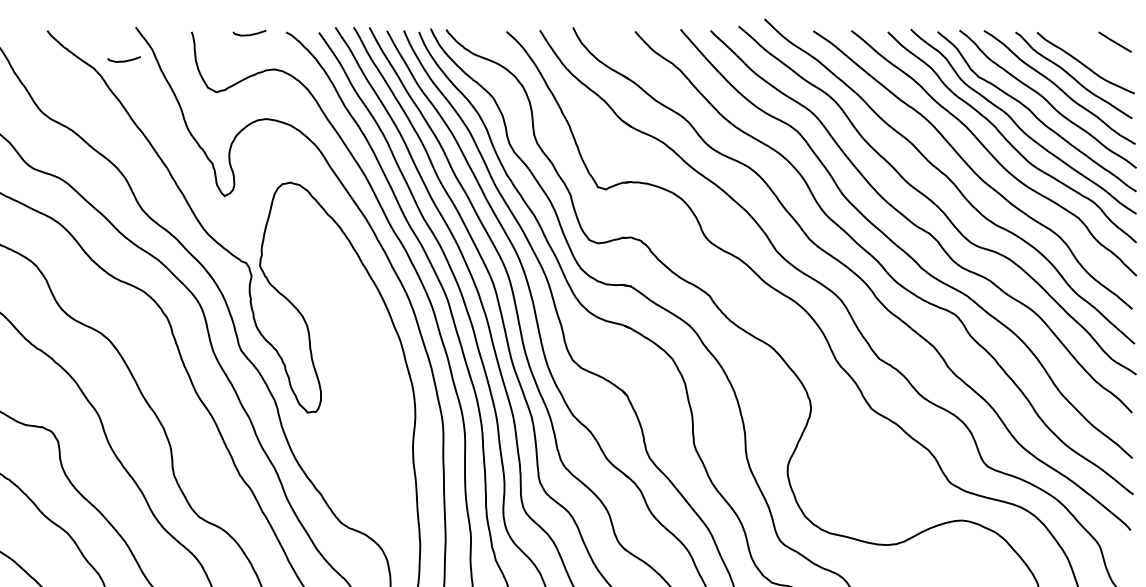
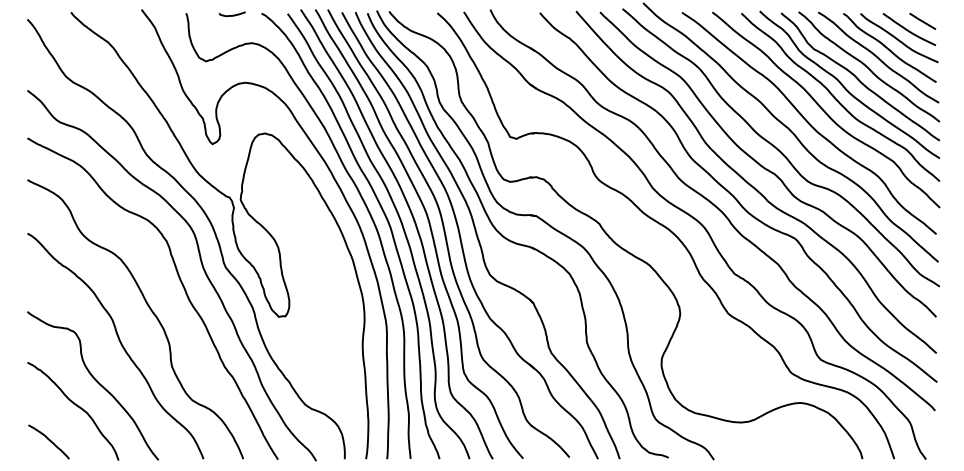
curve: (1097, 52) -> (908, 29), added
curve: (123, 61) -> (131, 36), removed

